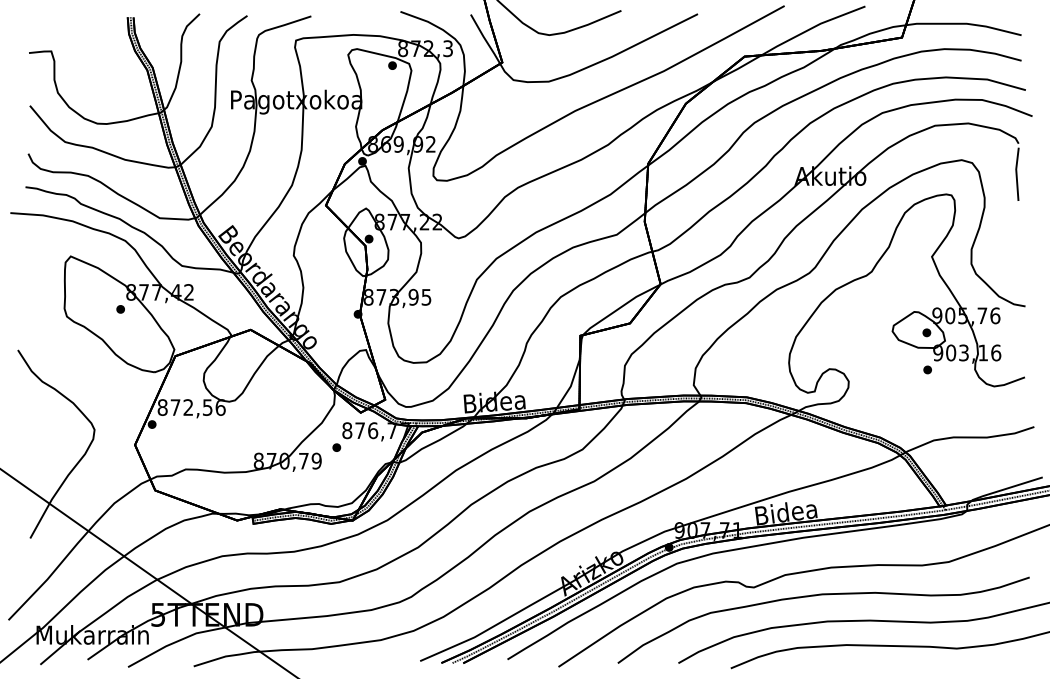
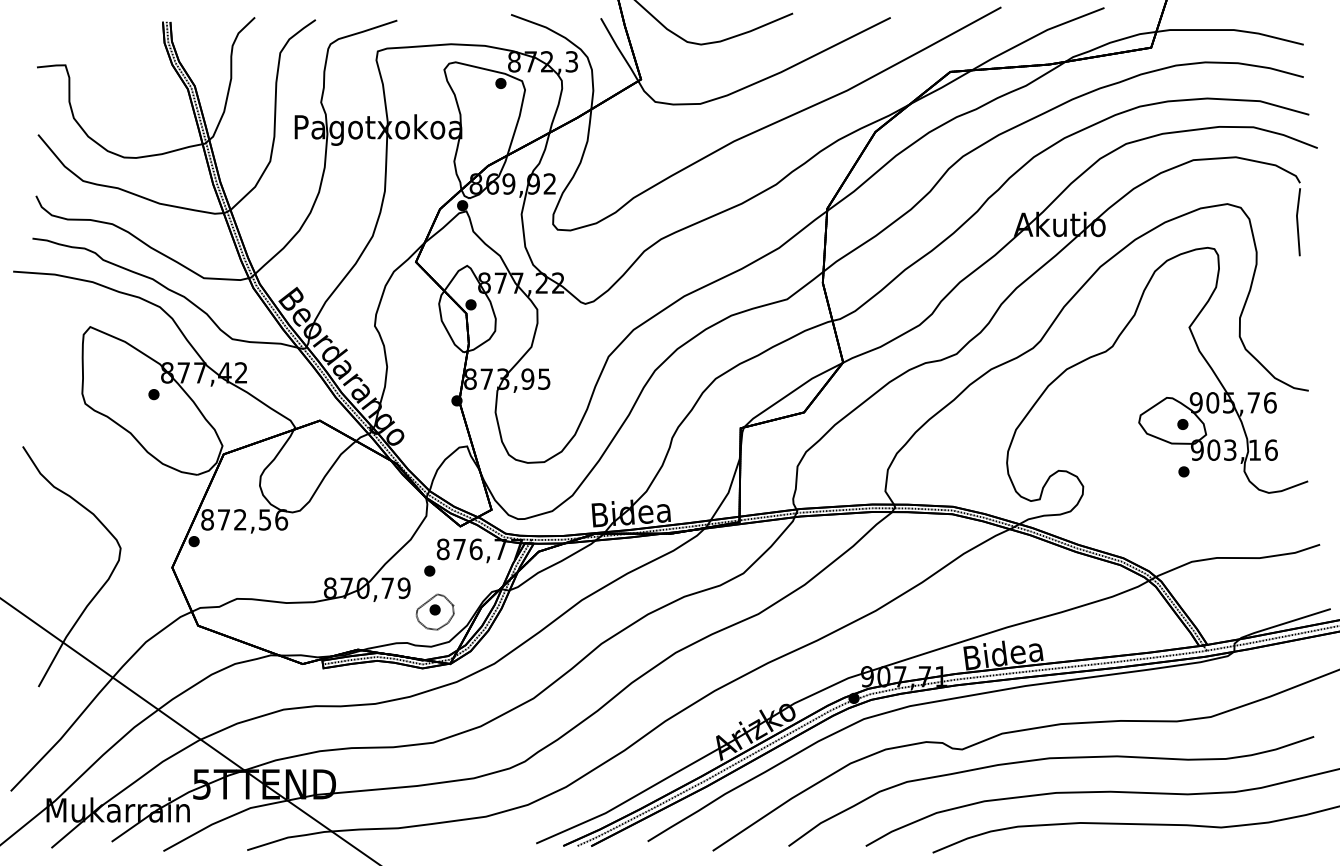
part: (340, 479) -> (434, 611), added

